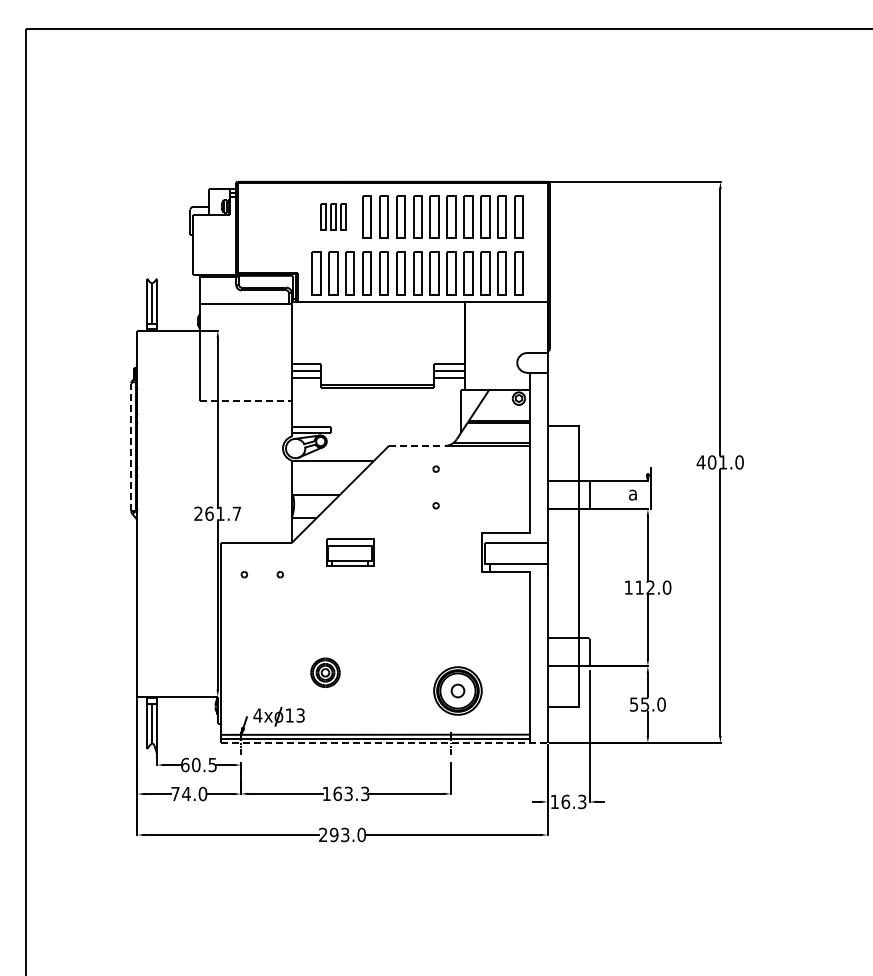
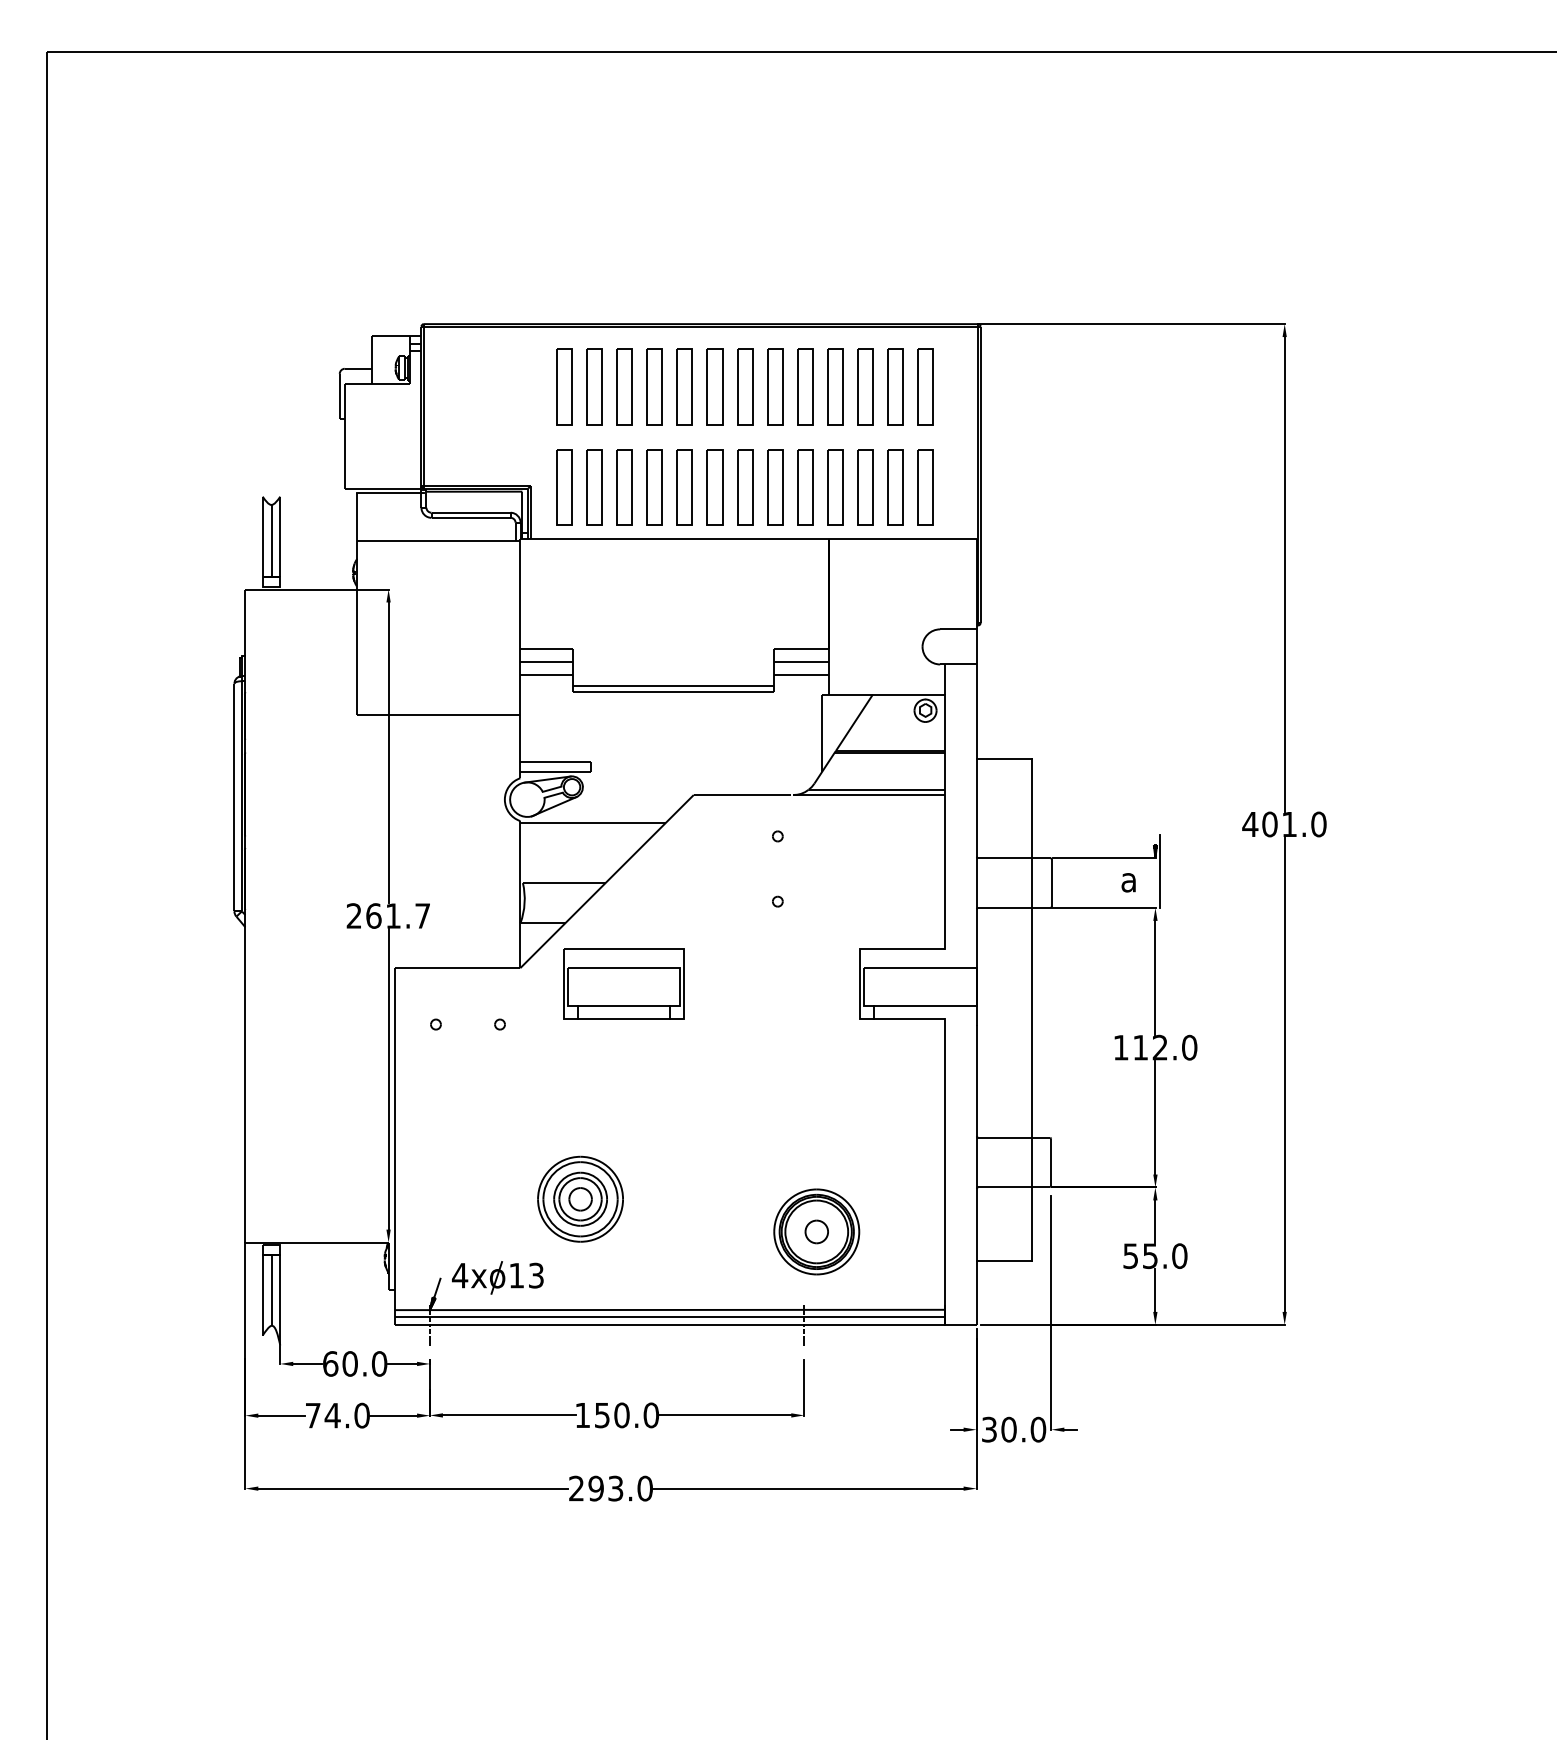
part: (332, 216) -> (593, 385), size x1.67
line: (245, 400) -> (437, 713), dashed -> solid
line: (416, 445) -> (742, 794), dashed -> solid
line: (131, 447) -> (234, 797), dashed -> solid
part: (349, 552) -> (623, 984), size x1.43
part: (325, 672) -> (580, 1198), size x1.67
line: (384, 743) -> (685, 1325), dashed -> solid
text: (212, 764) -> (379, 1362), 60.5 -> 60.0
text: (351, 793) -> (626, 1414), 163.3 -> 150.0
text: (568, 801) -> (1013, 1428), 16.3 -> 30.0

